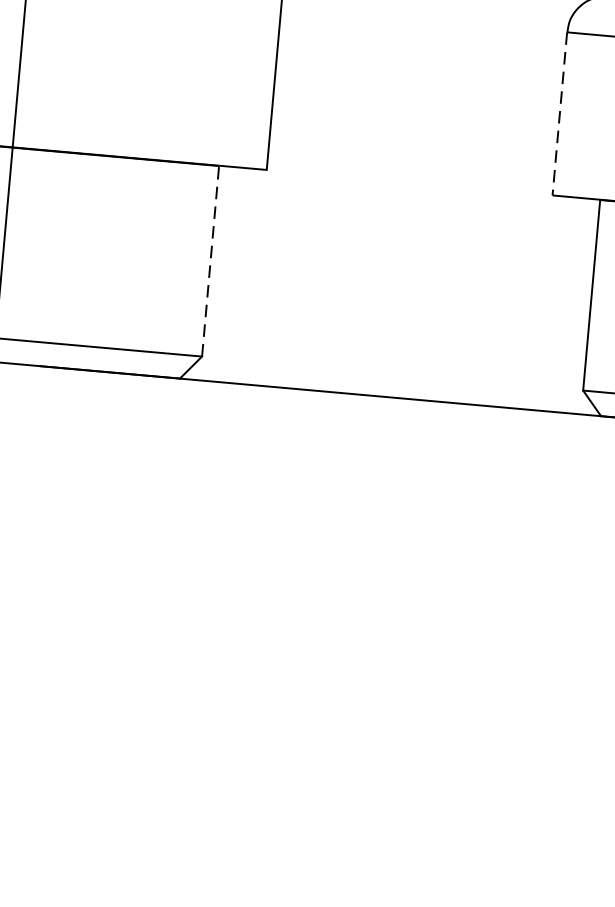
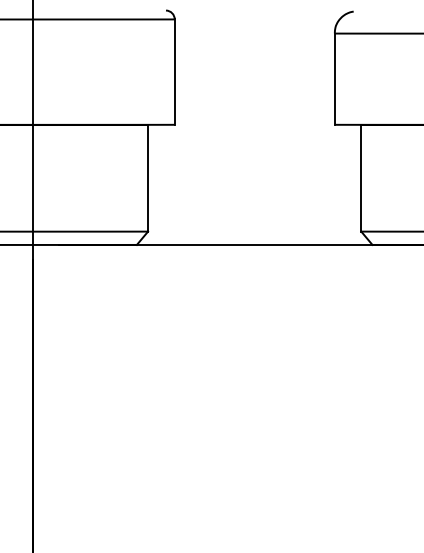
line: (559, 114) -> (334, 79), dashed -> solid
line: (211, 259) -> (148, 177), dashed -> solid

